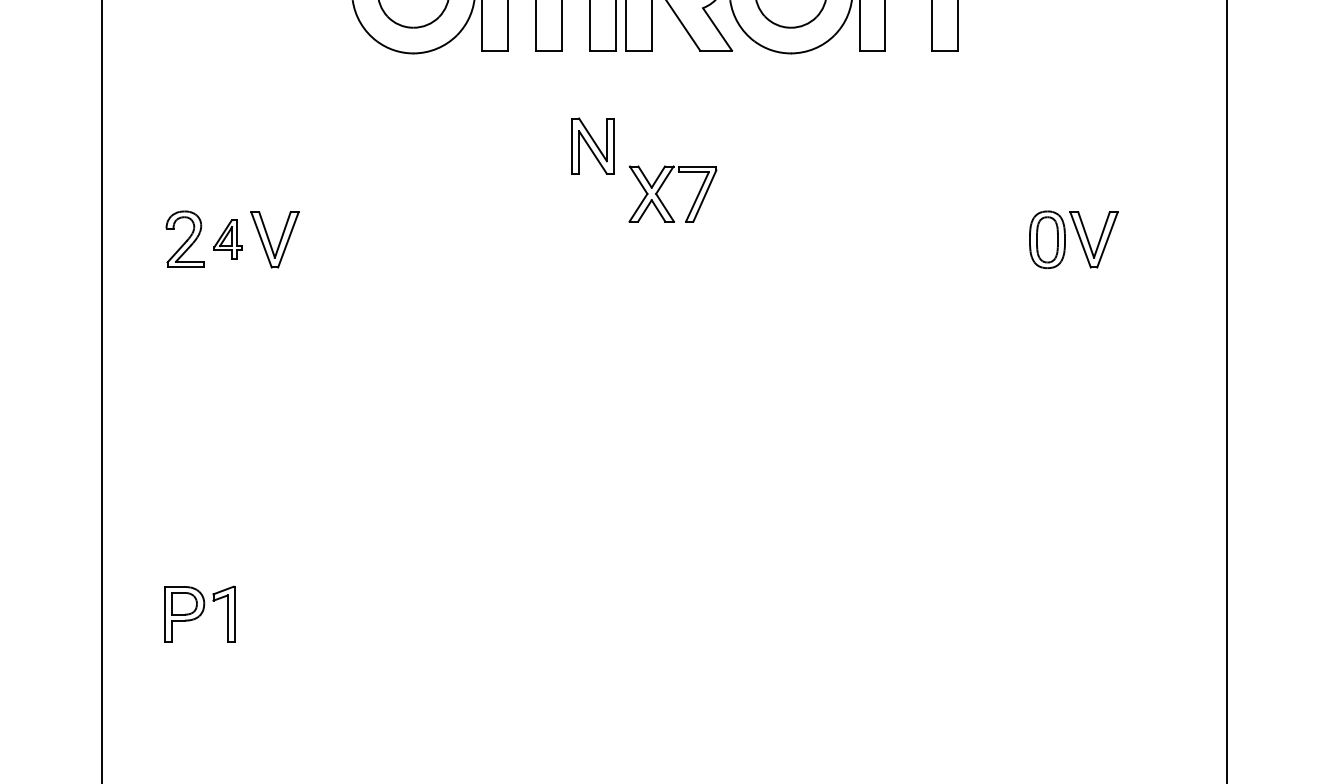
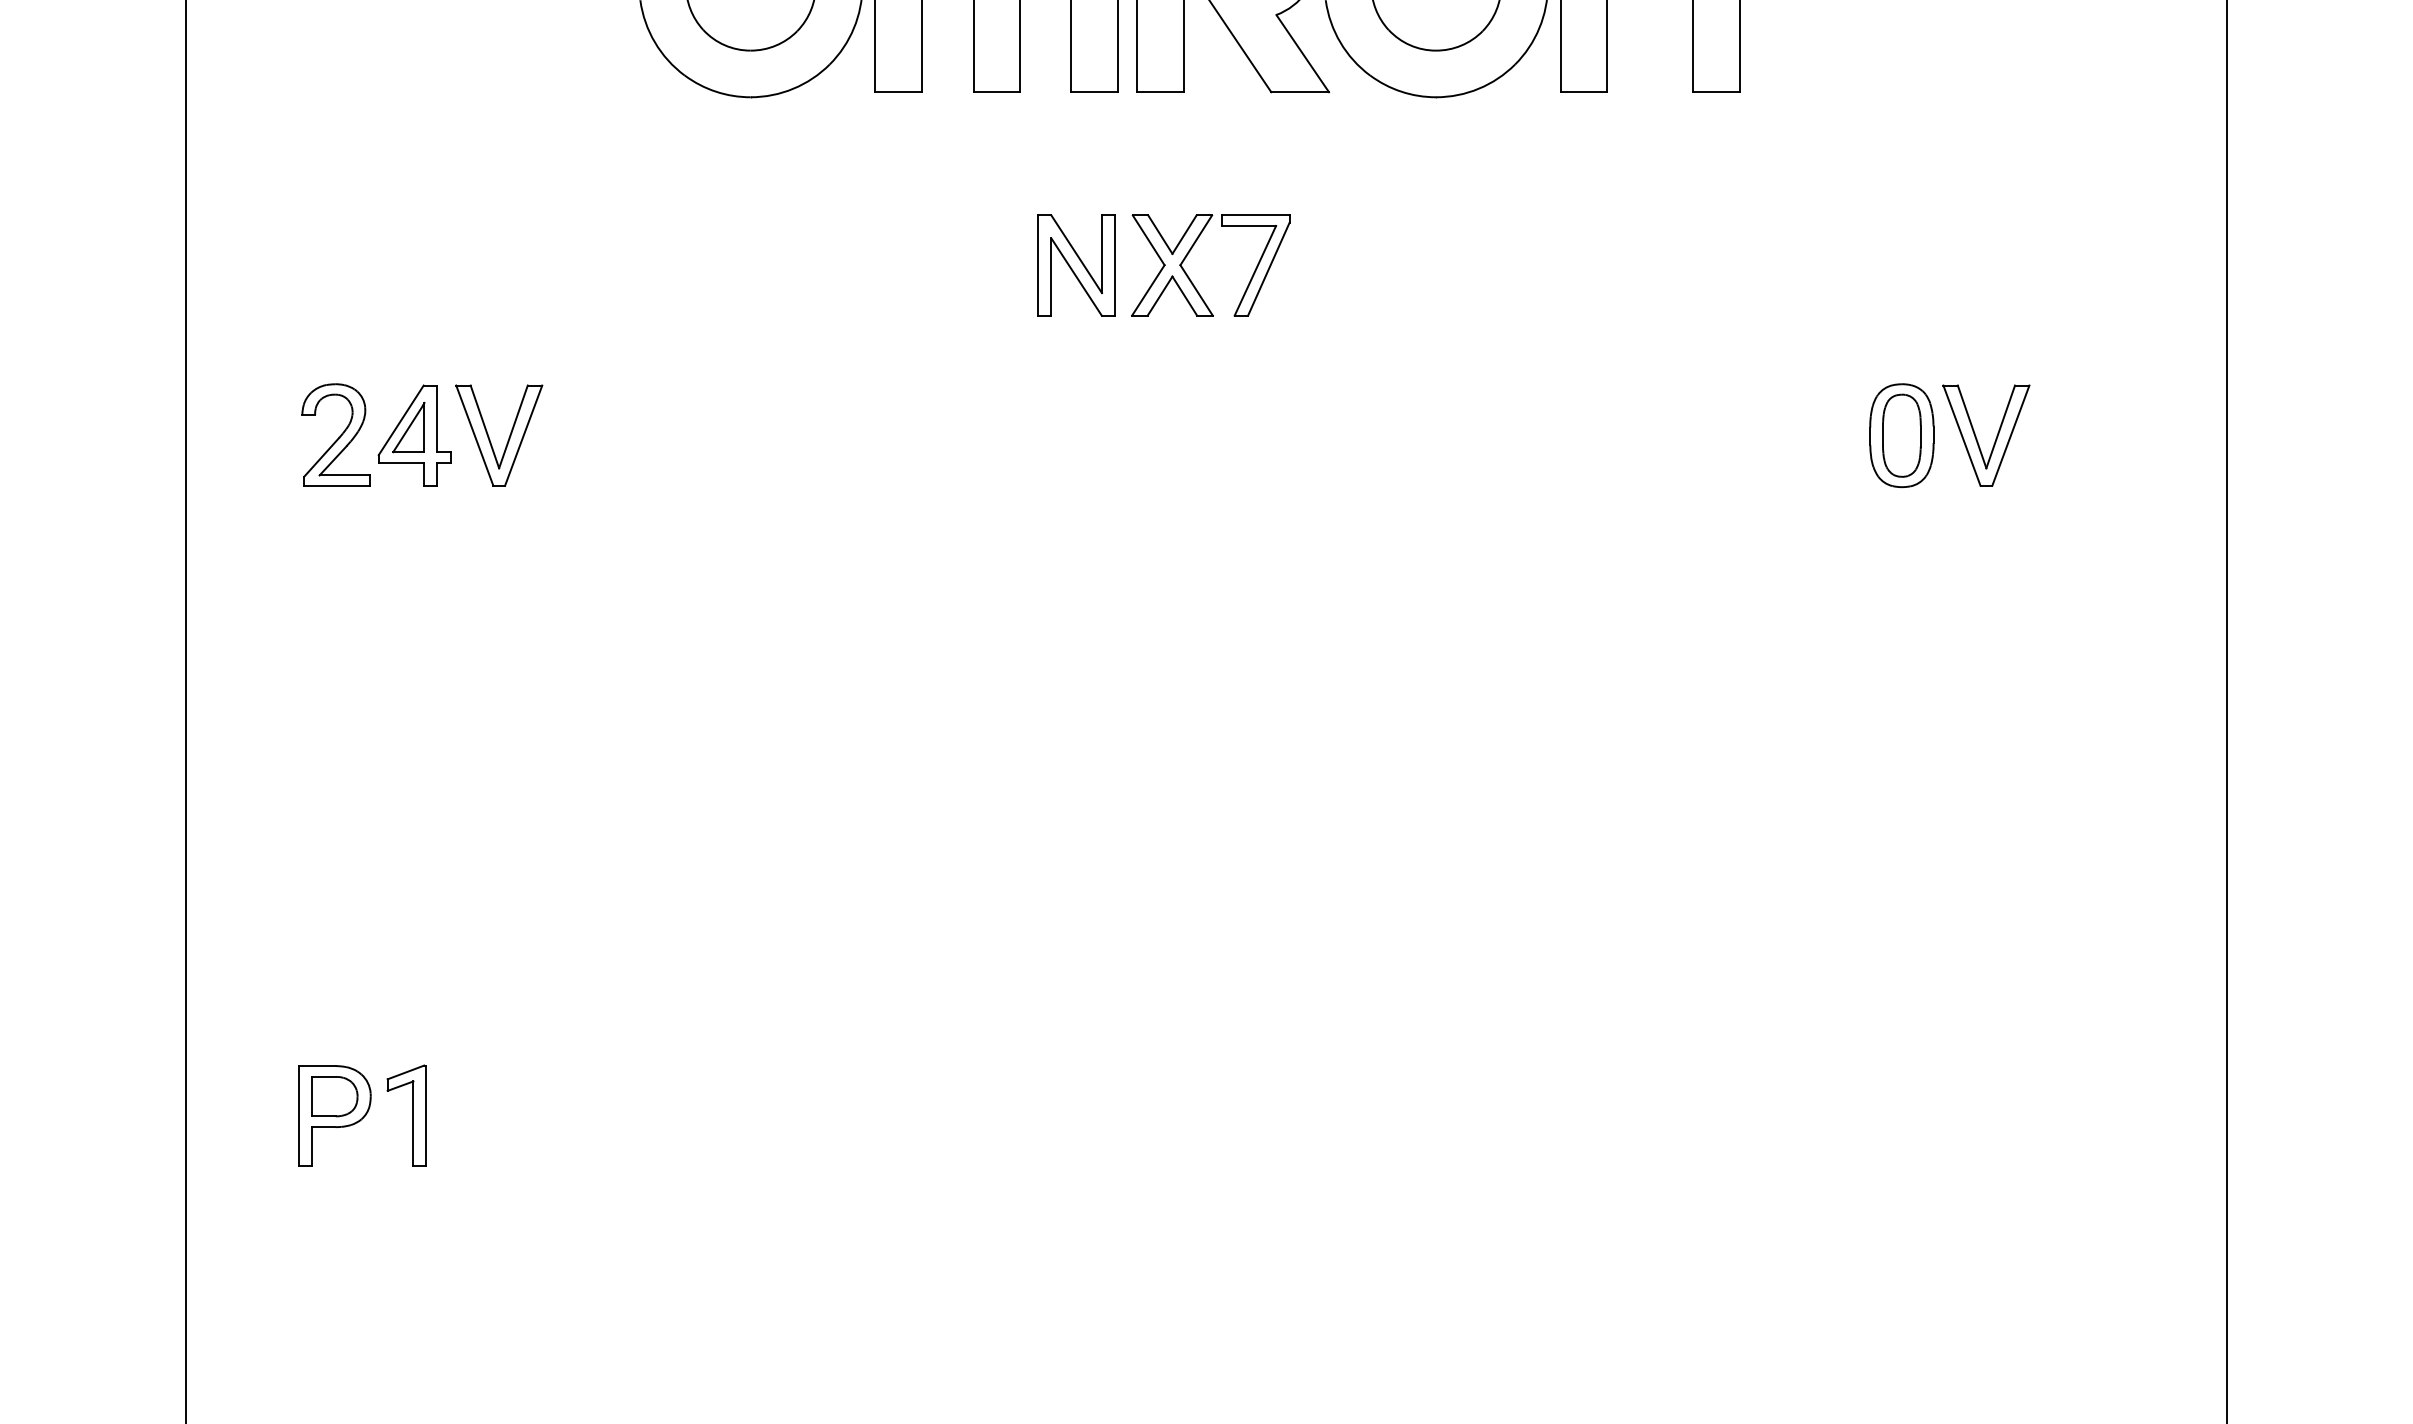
part: (661, 187) -> (1190, 253), moved
part: (227, 239) -> (413, 435), size x1.43

